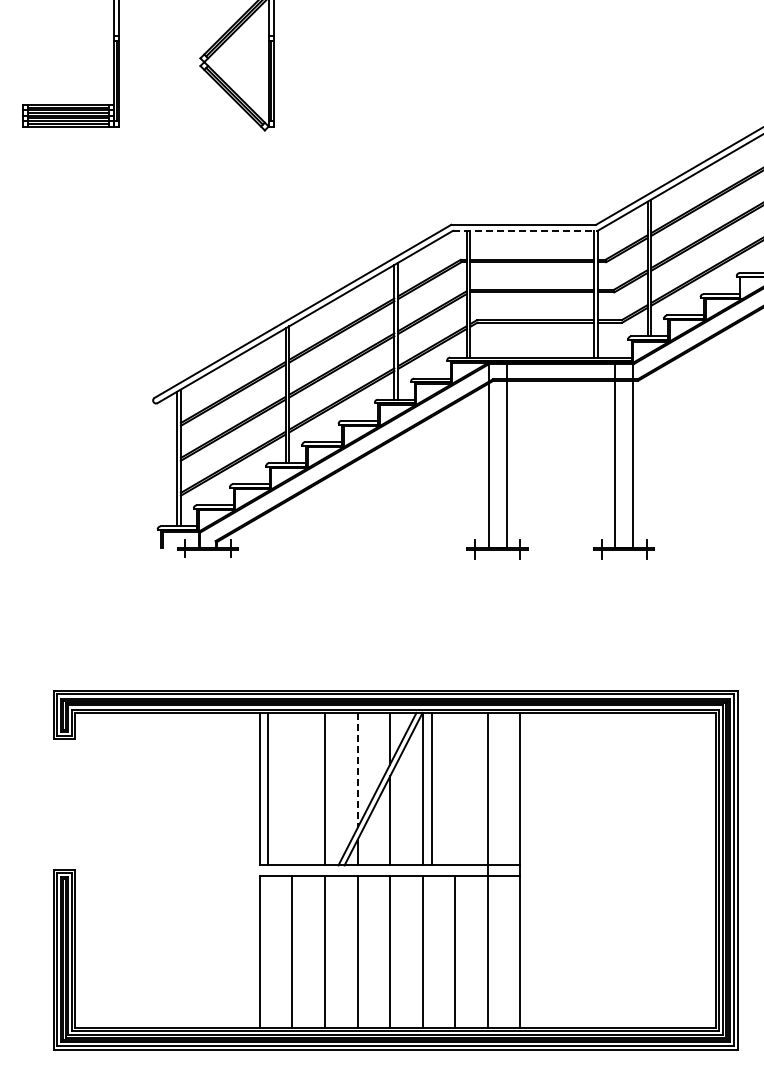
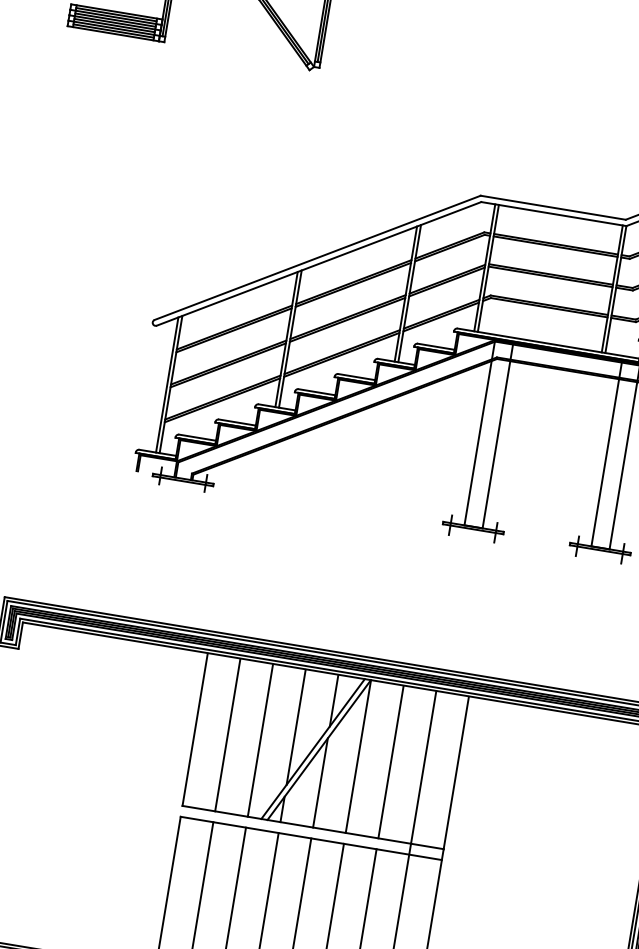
line: (525, 230) -> (554, 213), dashed -> solid
line: (357, 771) -> (296, 728), dashed -> solid
line: (268, 789) -> (227, 735), moved
line: (432, 789) -> (391, 762), moved

